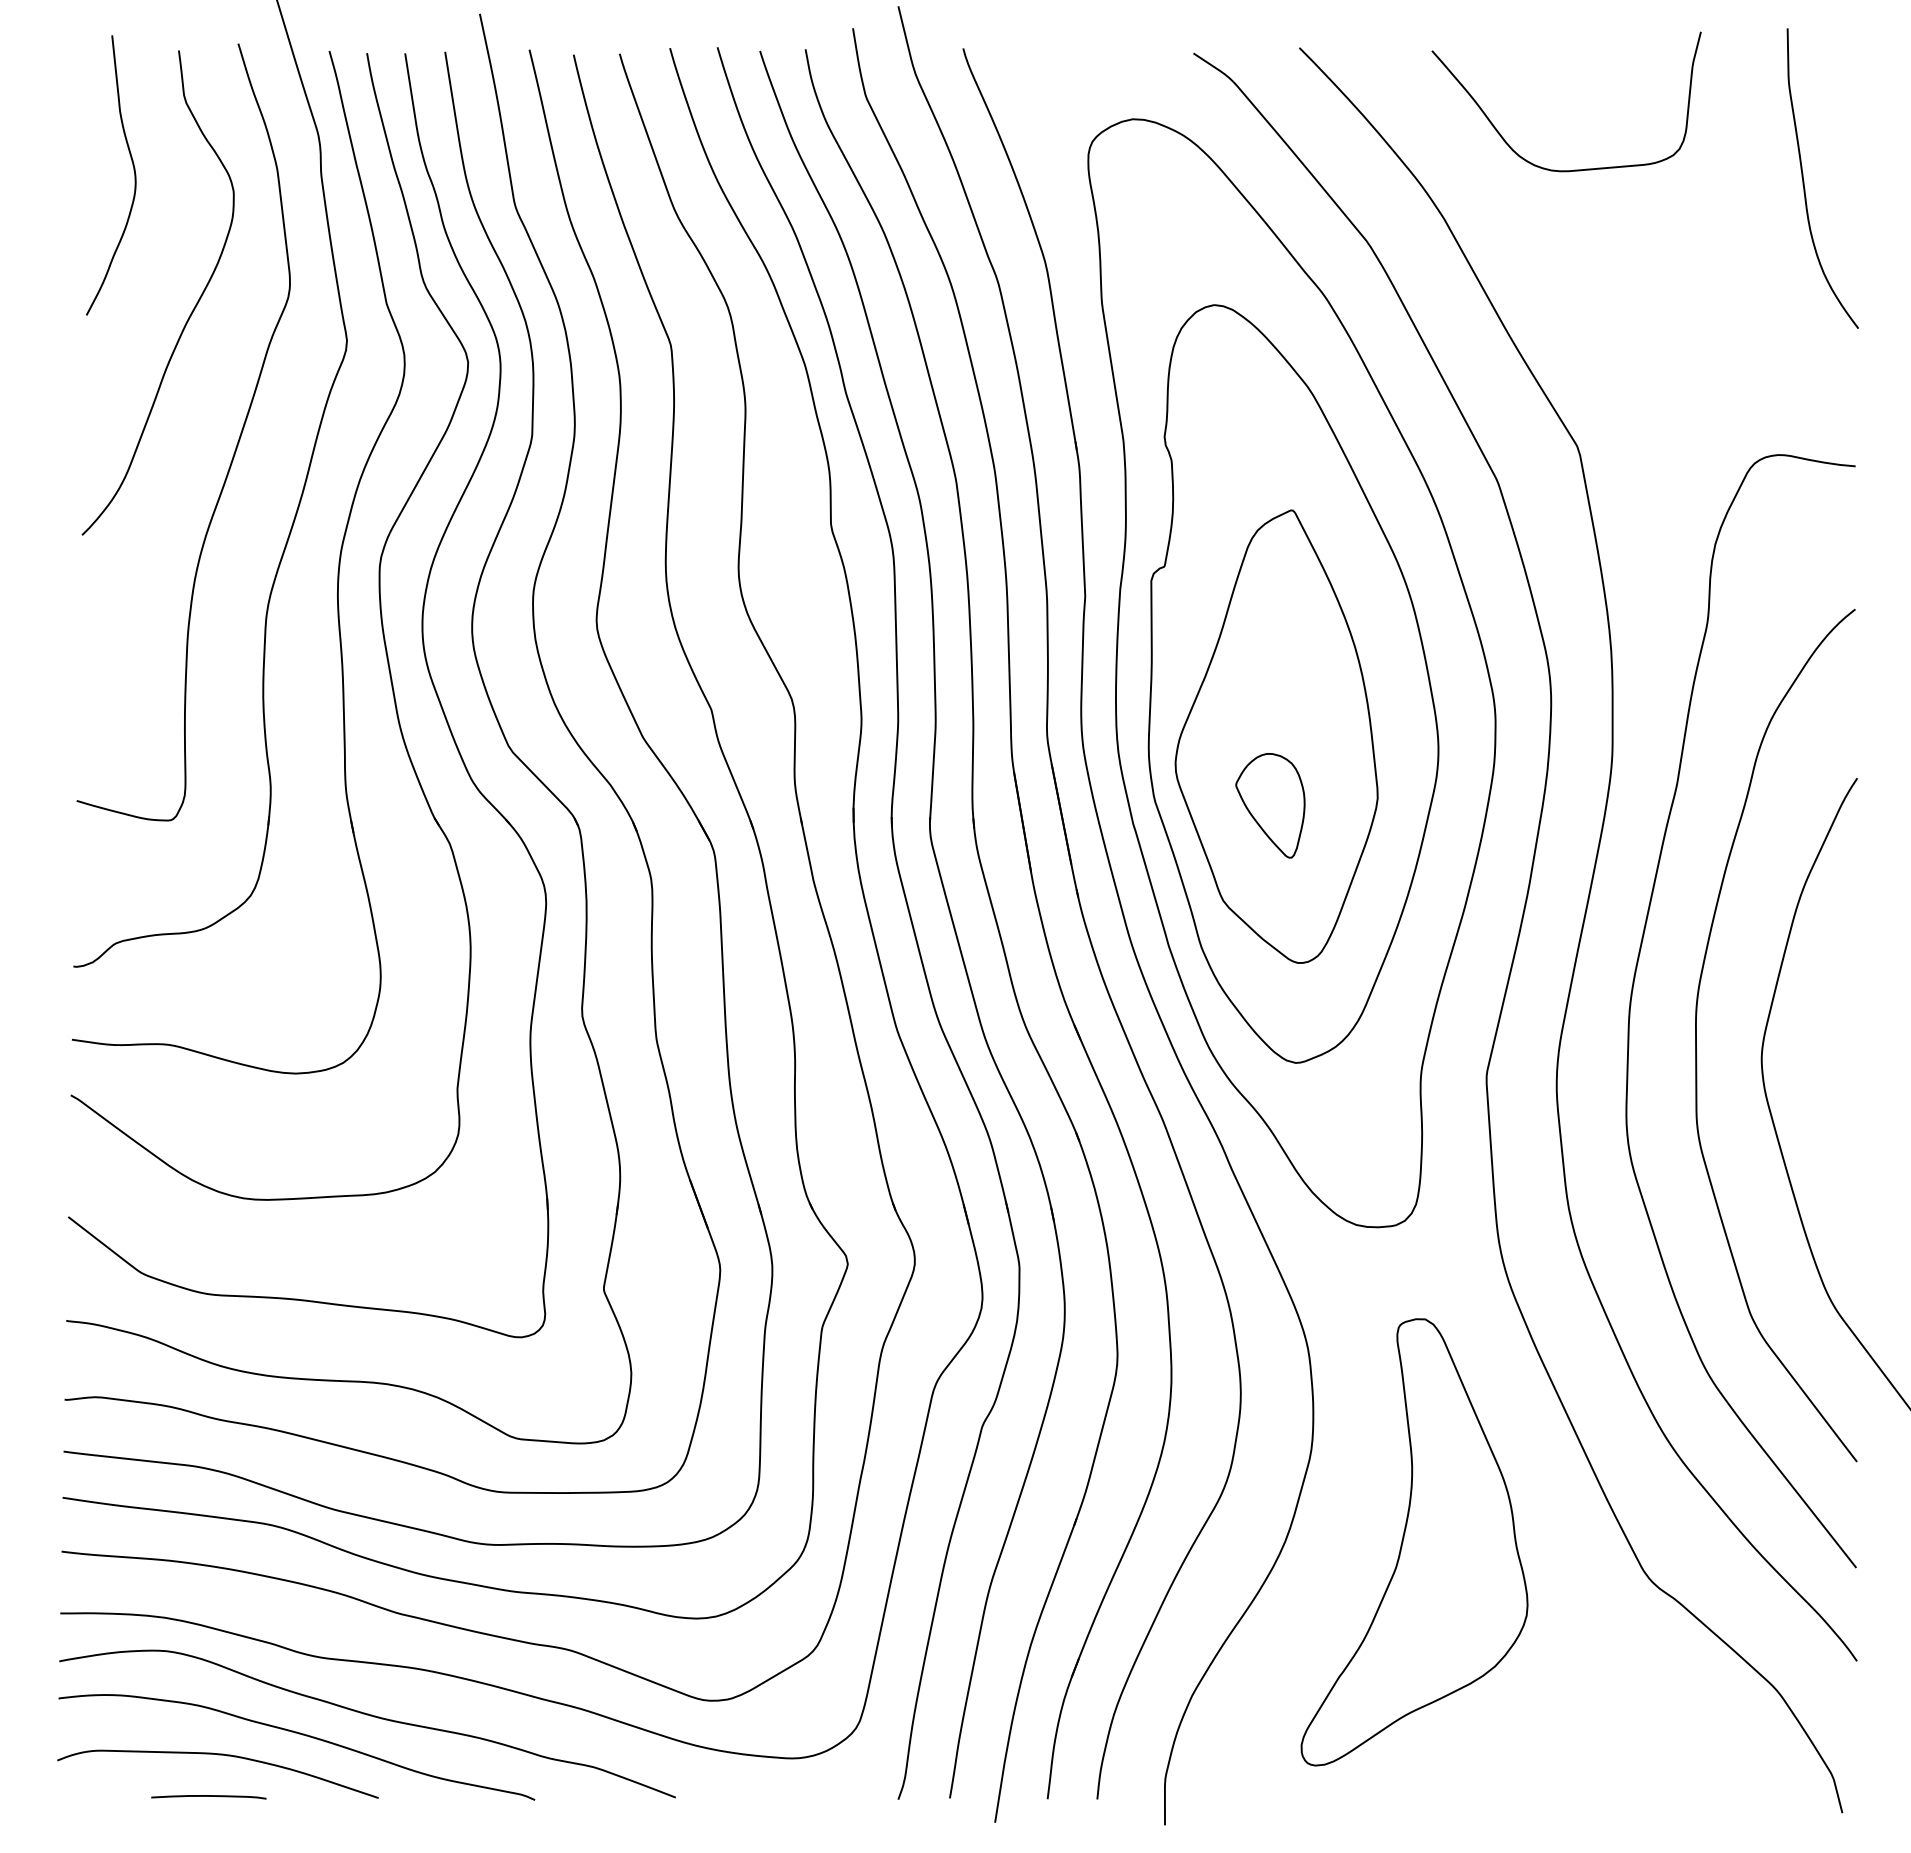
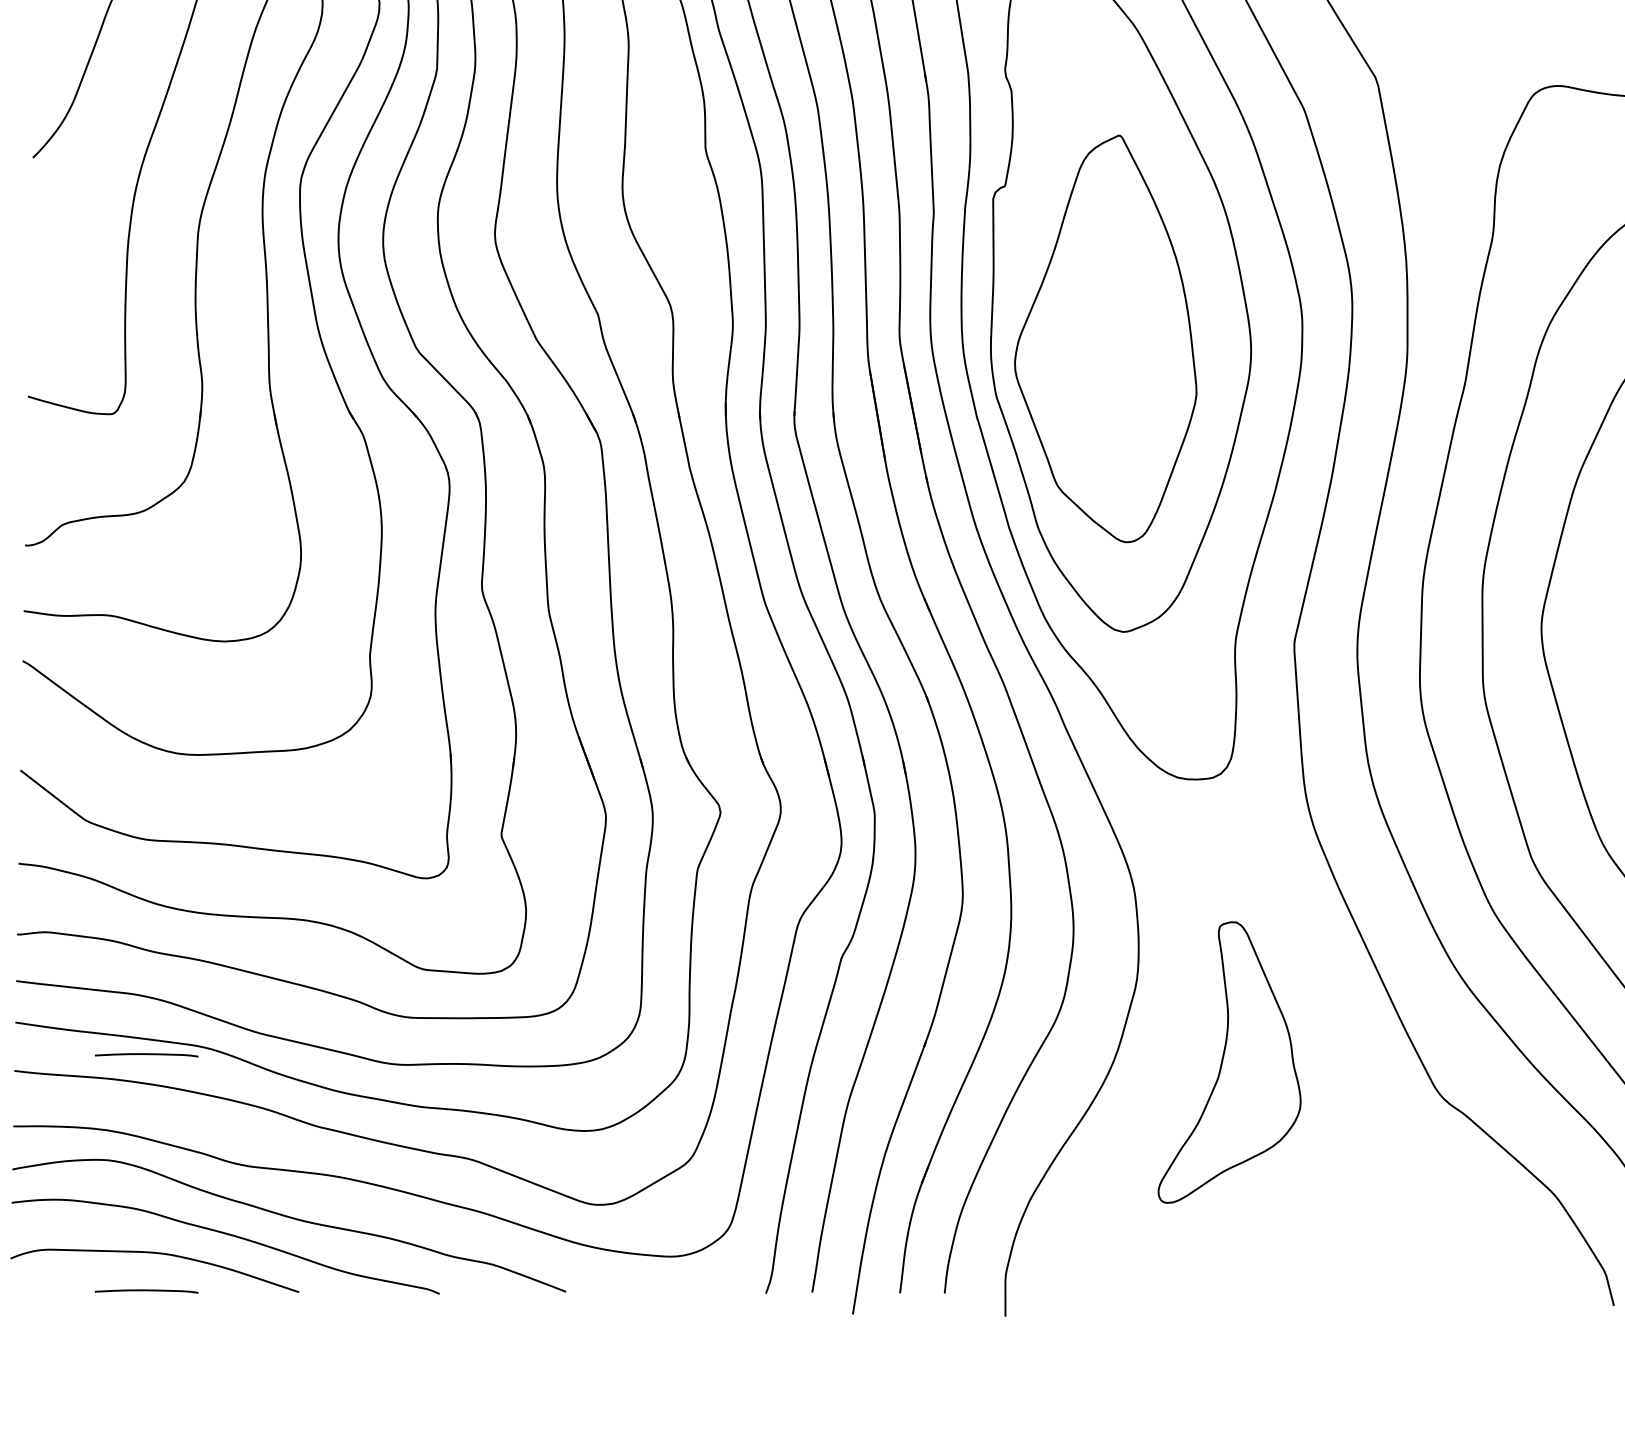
part: (1270, 805) -> (1100, 400), removed
curve: (208, 1533) -> (146, 1054), added
part: (1414, 1542) -> (1229, 1062), size x0.7

